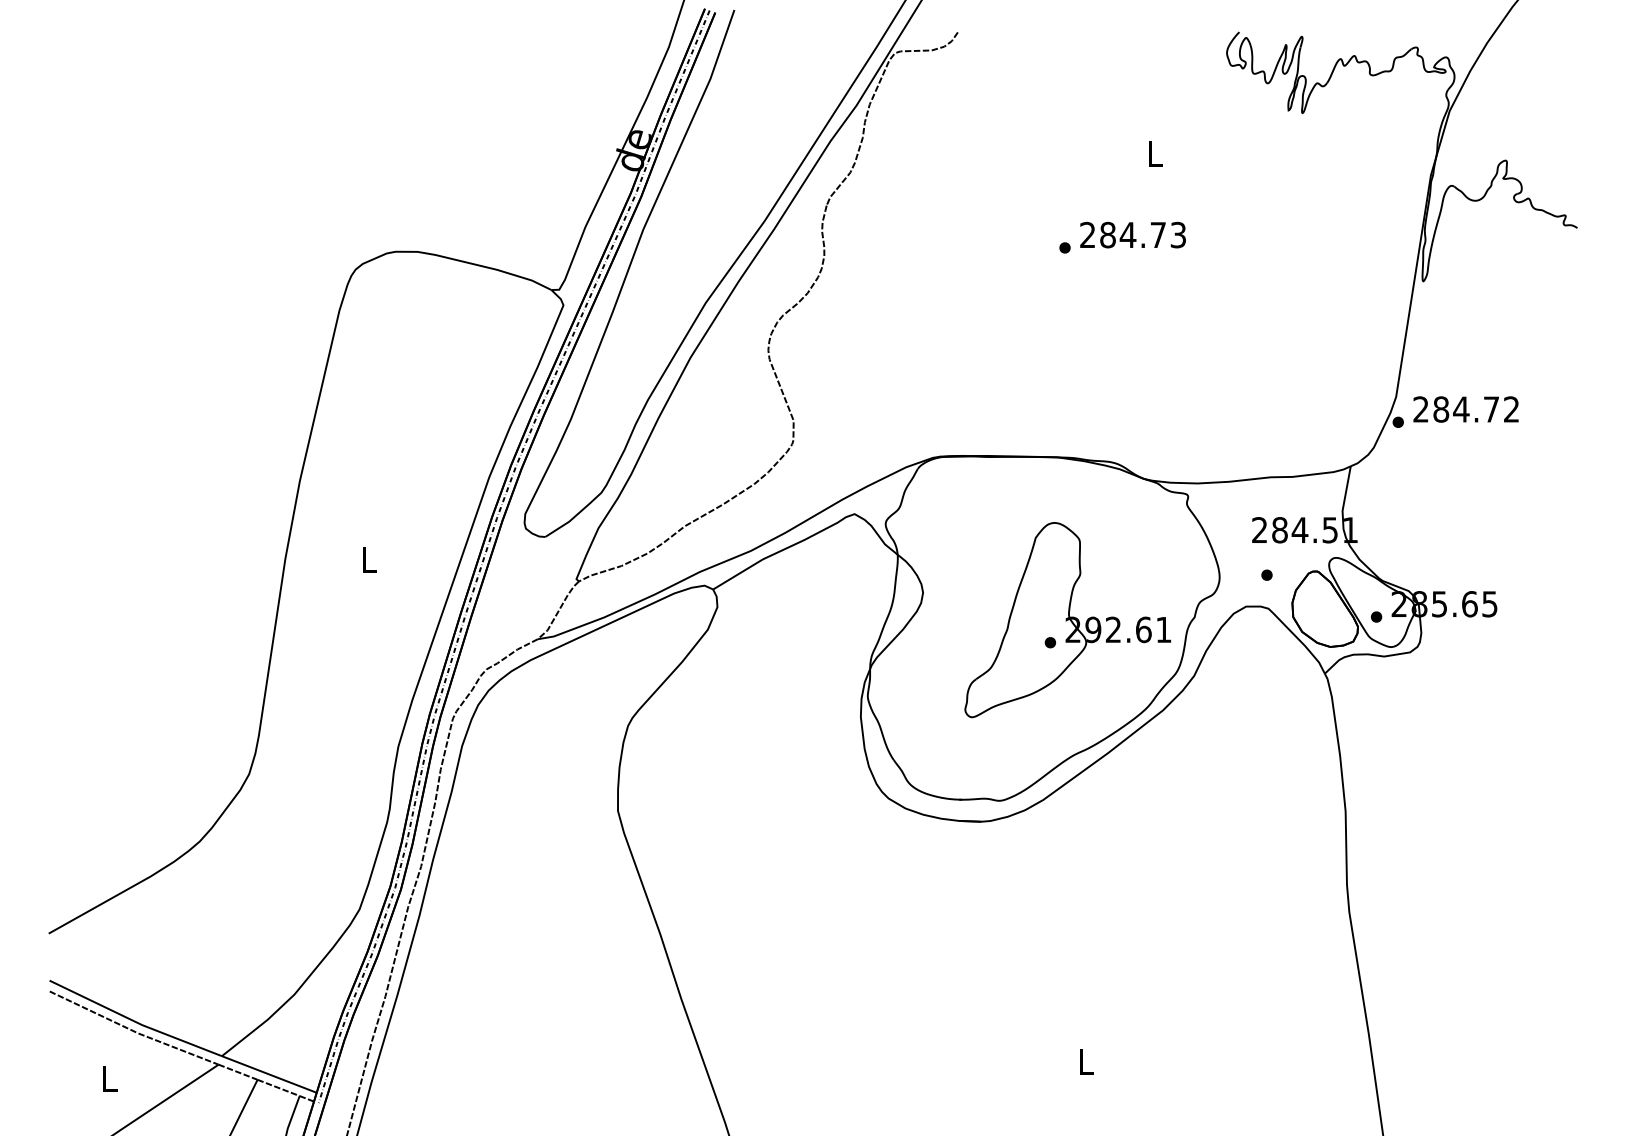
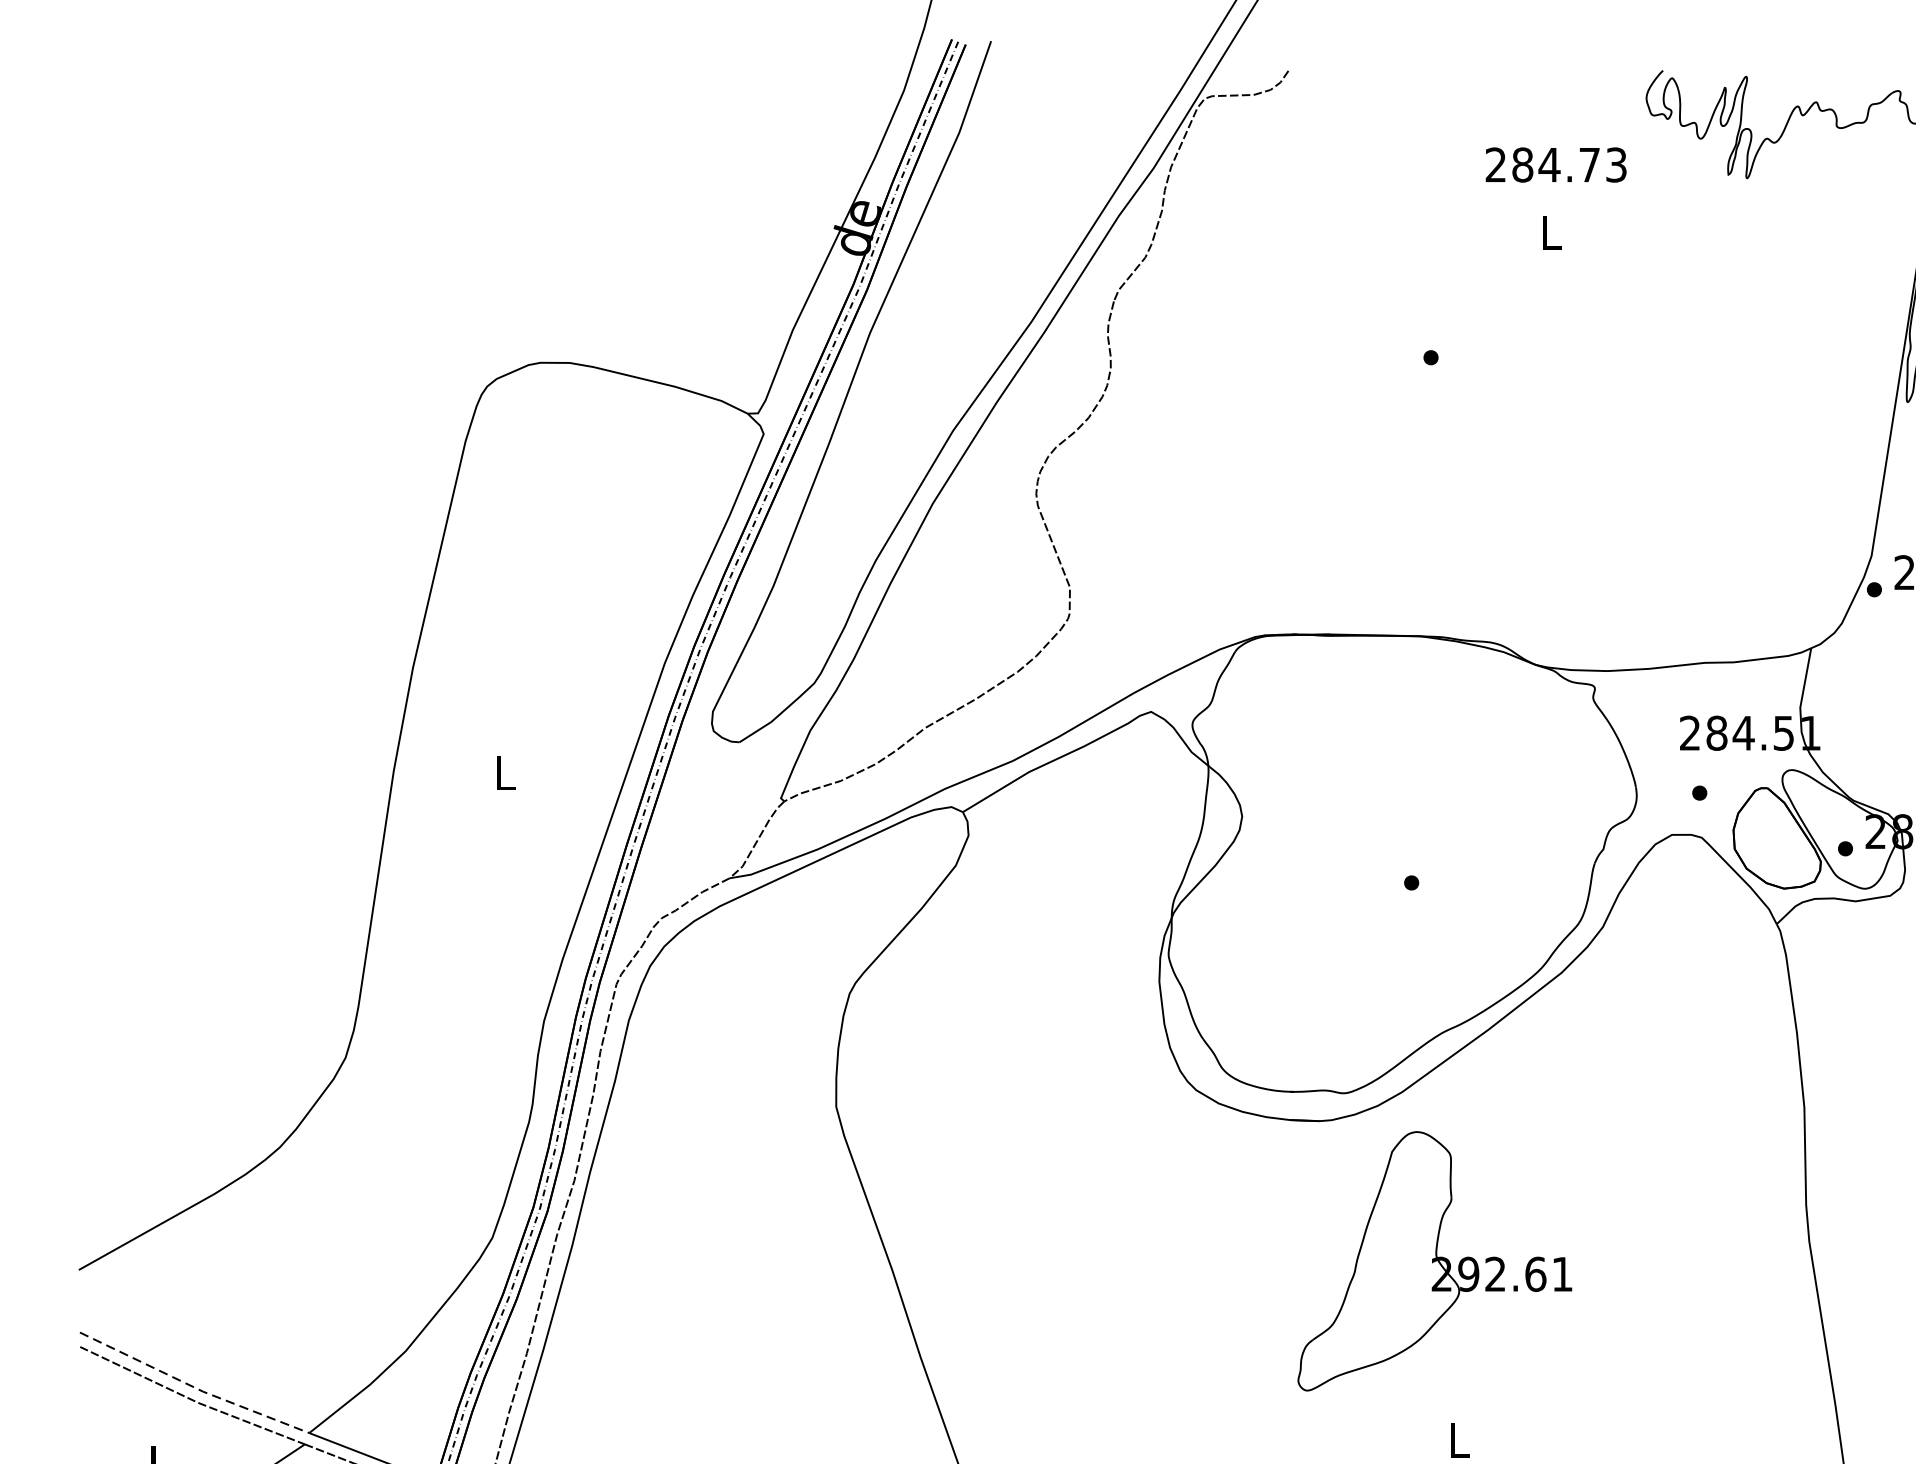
text: (1132, 234) -> (1555, 164), moved
part: (1067, 620) -> (1434, 1261), moved
line: (134, 1021) -> (192, 1386), solid -> dashed

